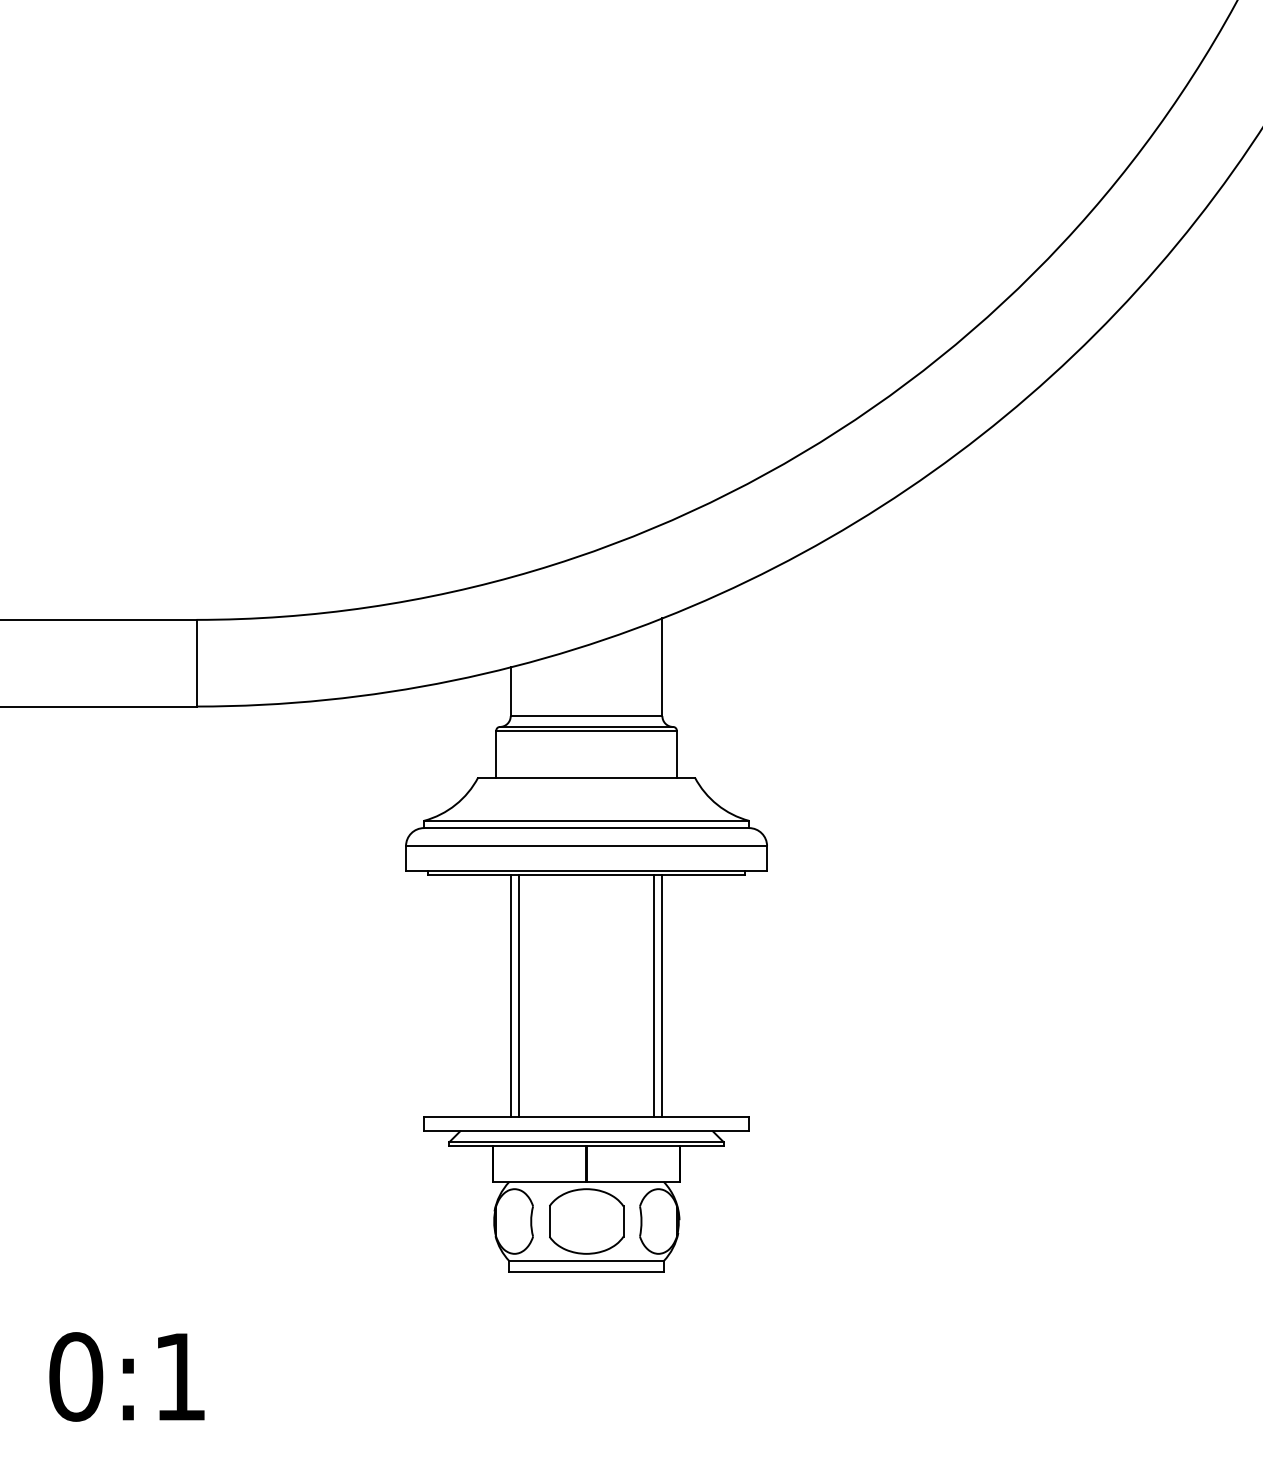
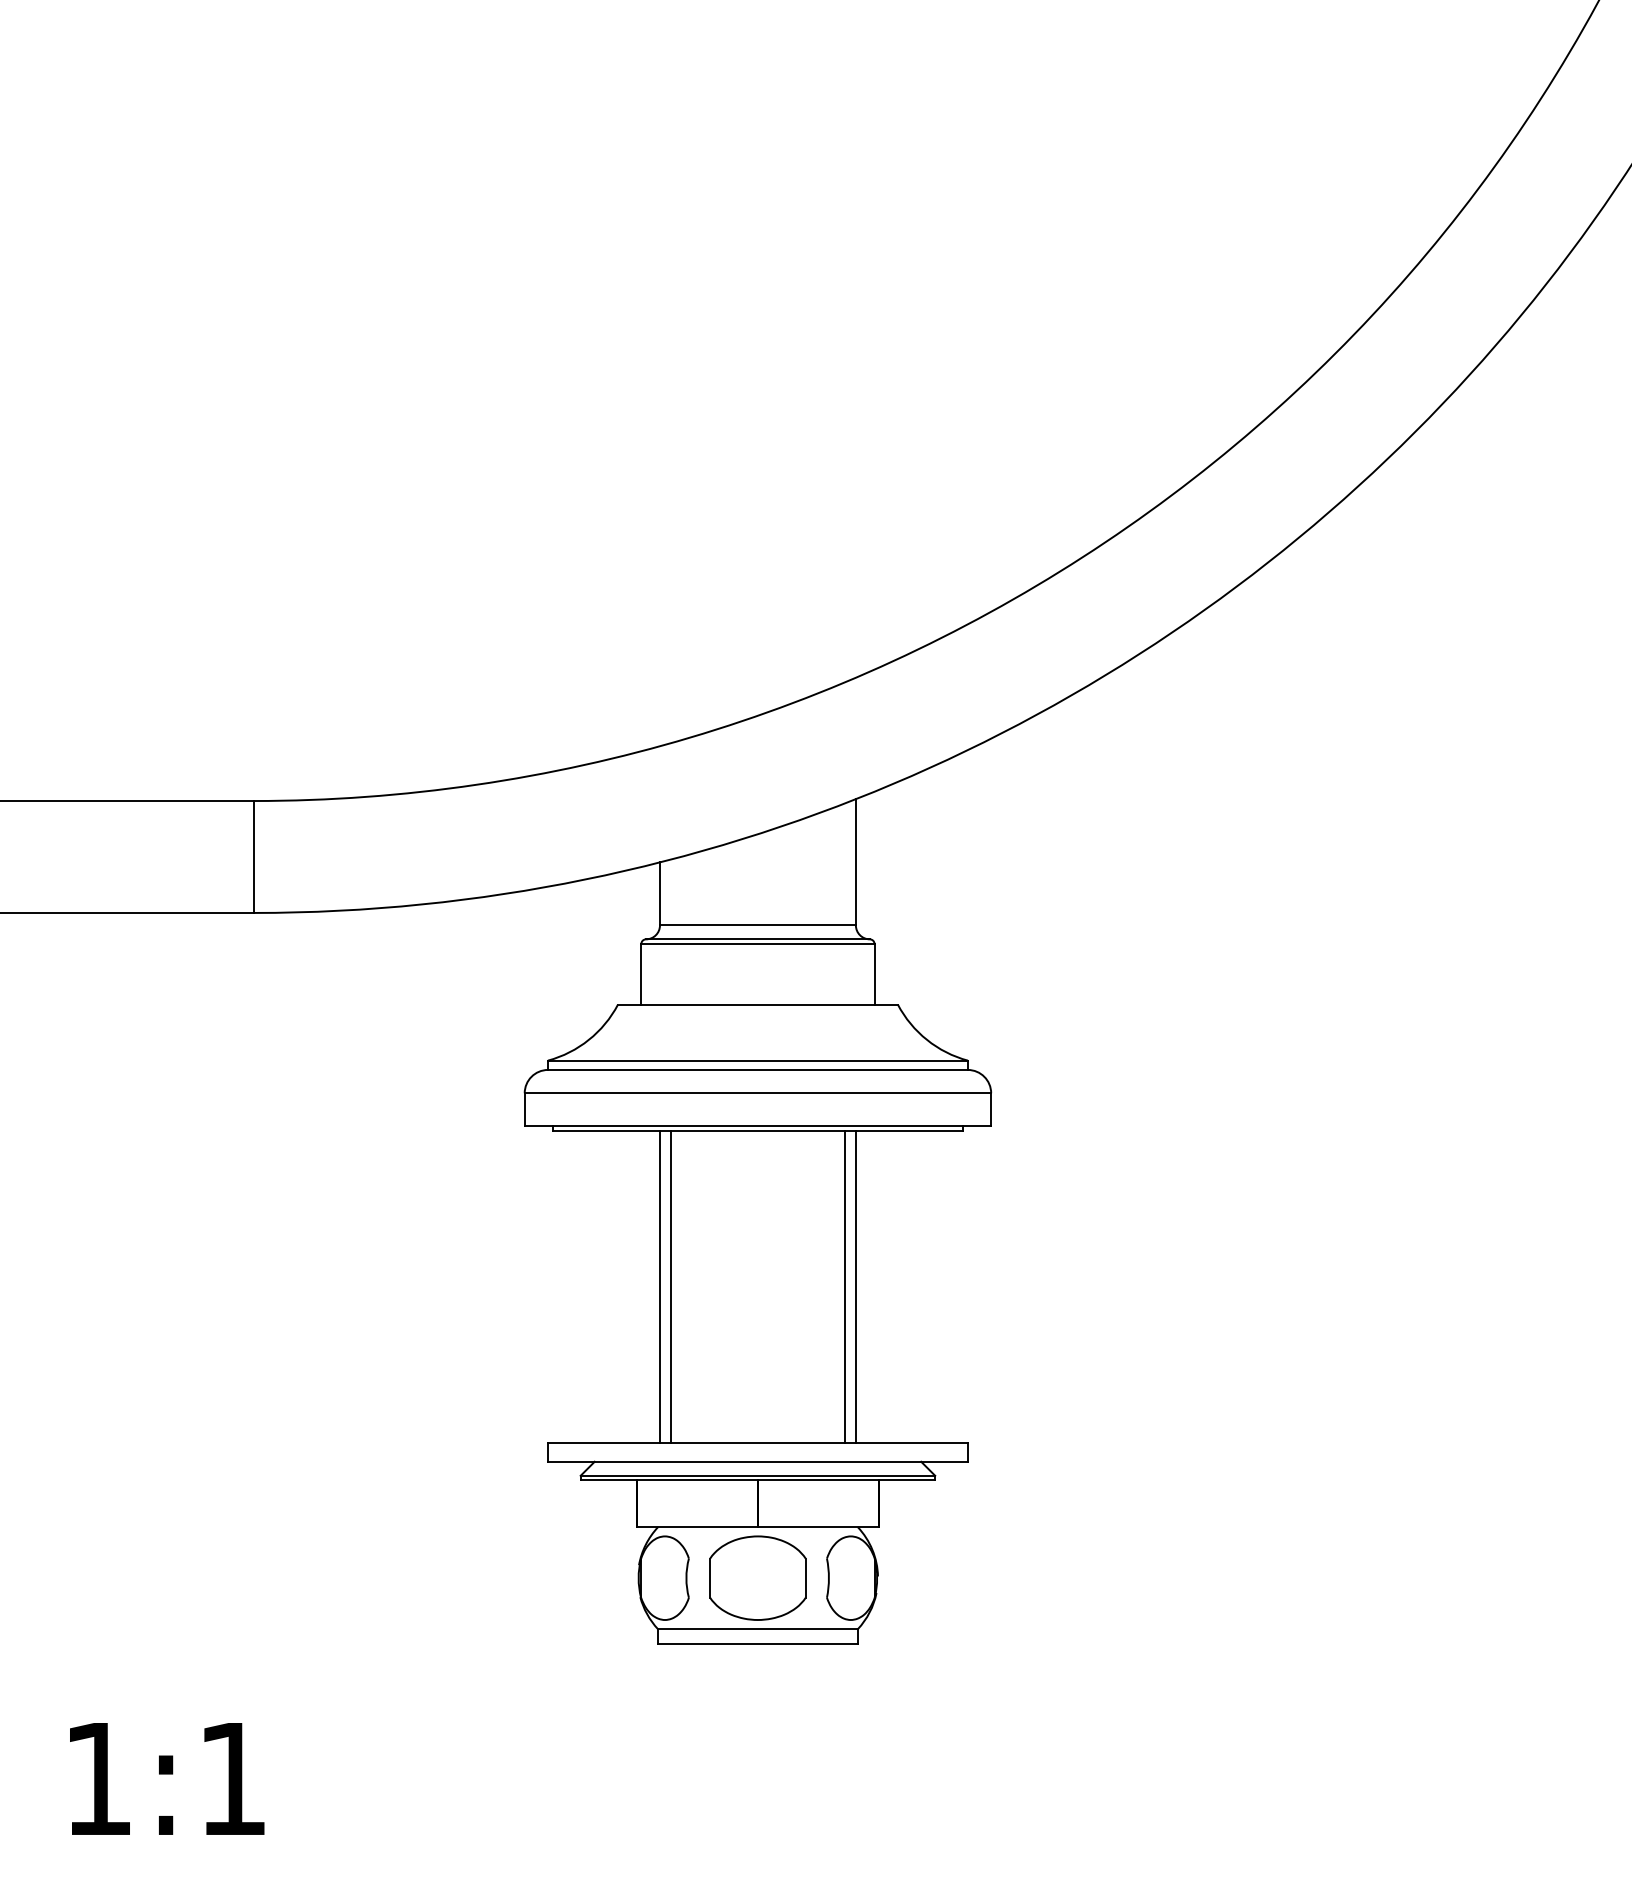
text: (76, 1376) -> (98, 1778), 0:1 -> 1:1

